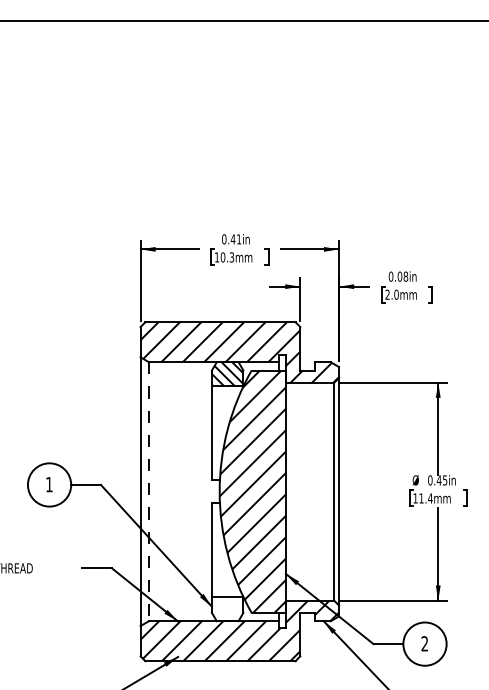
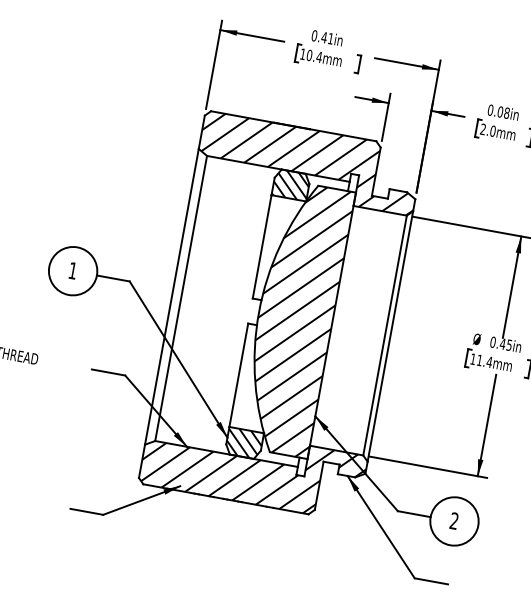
text: (231, 257) -> (318, 57), 10.3mm -> 10.4mm
line: (148, 491) -> (180, 298), dashed -> solid
hatch: (227, 609) -> (244, 443), added

